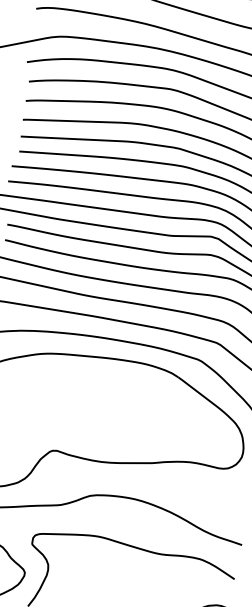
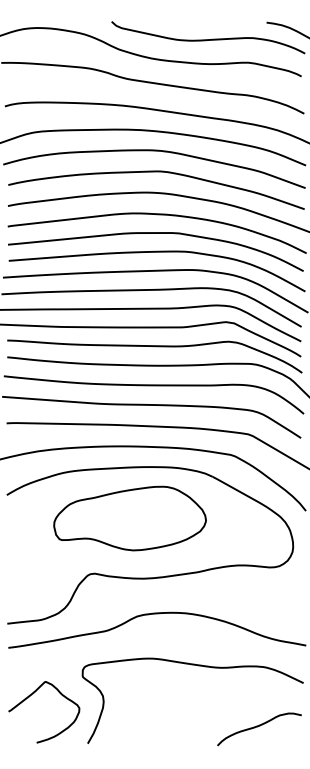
part: (96, 404) -> (129, 518), added

